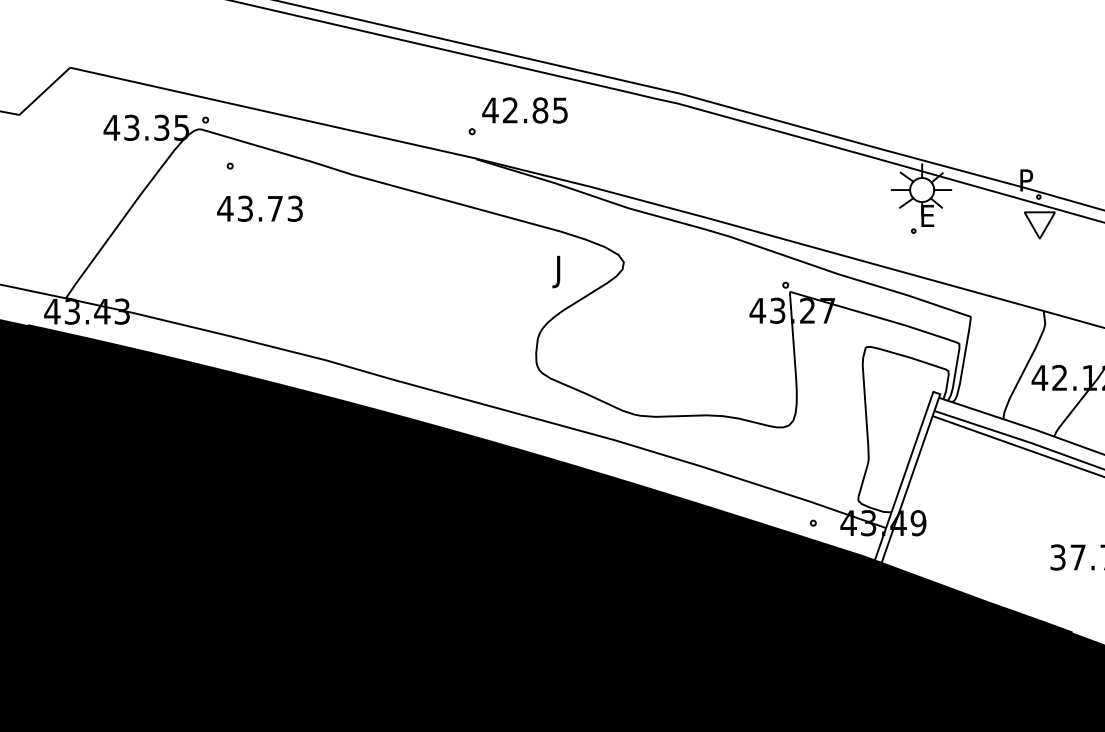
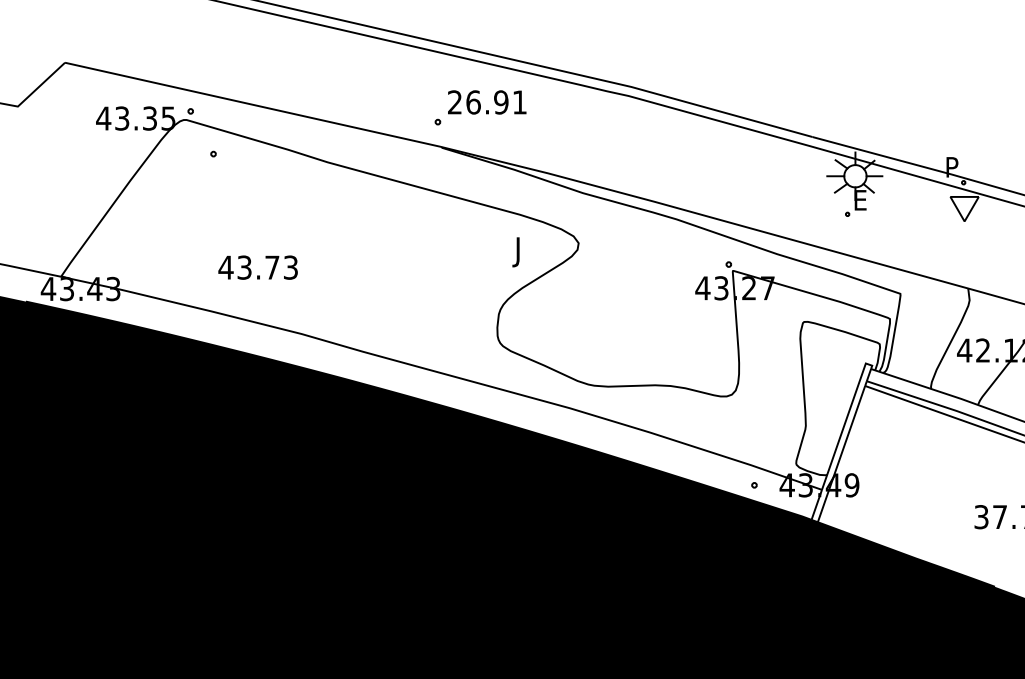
text: (524, 110) -> (486, 102), 42.85 -> 26.91
text: (259, 208) -> (257, 267), moved

